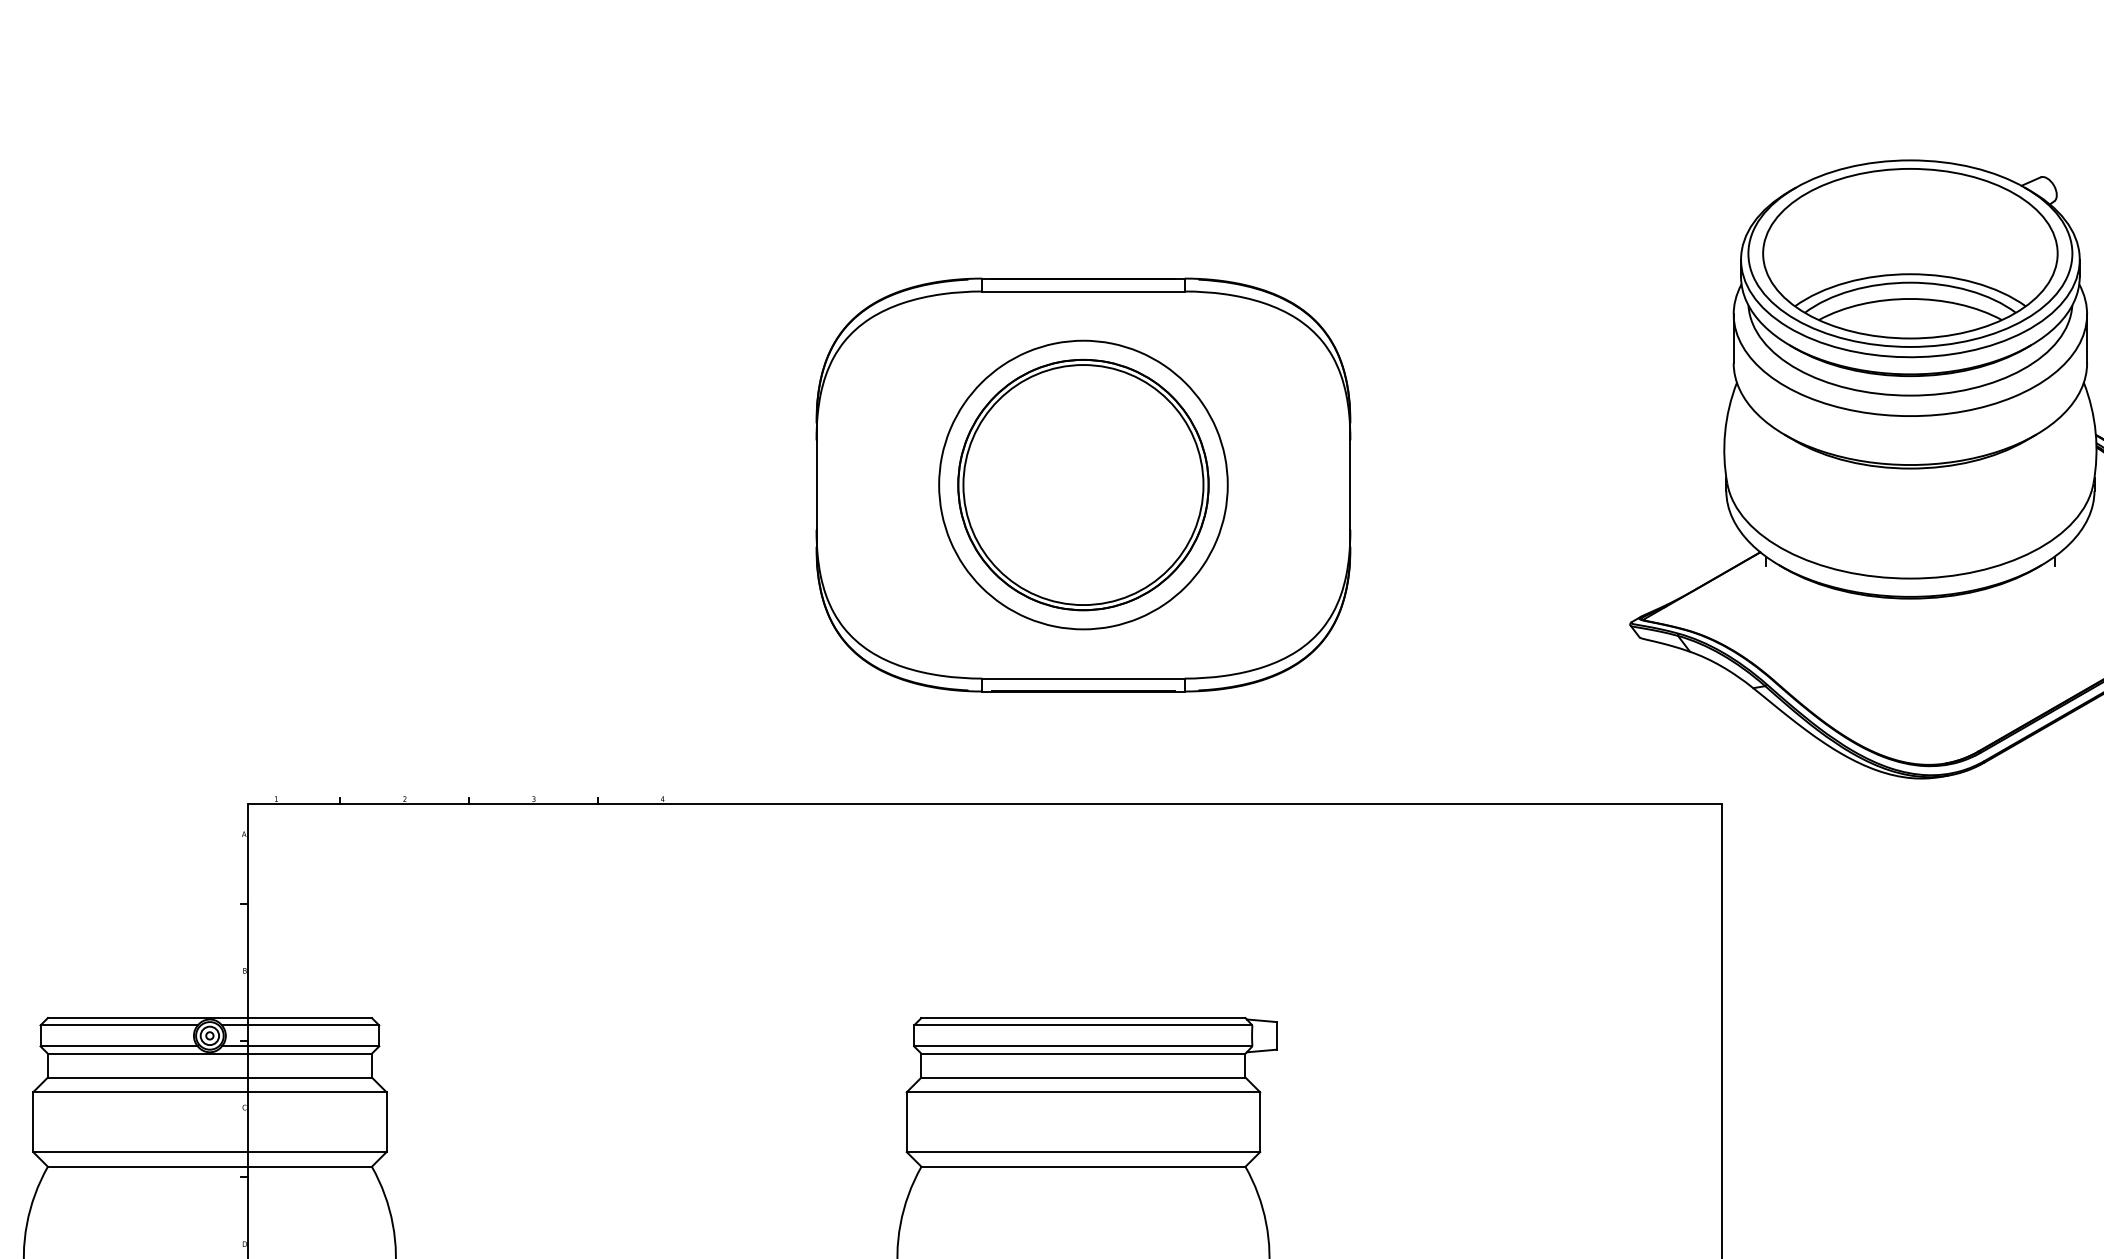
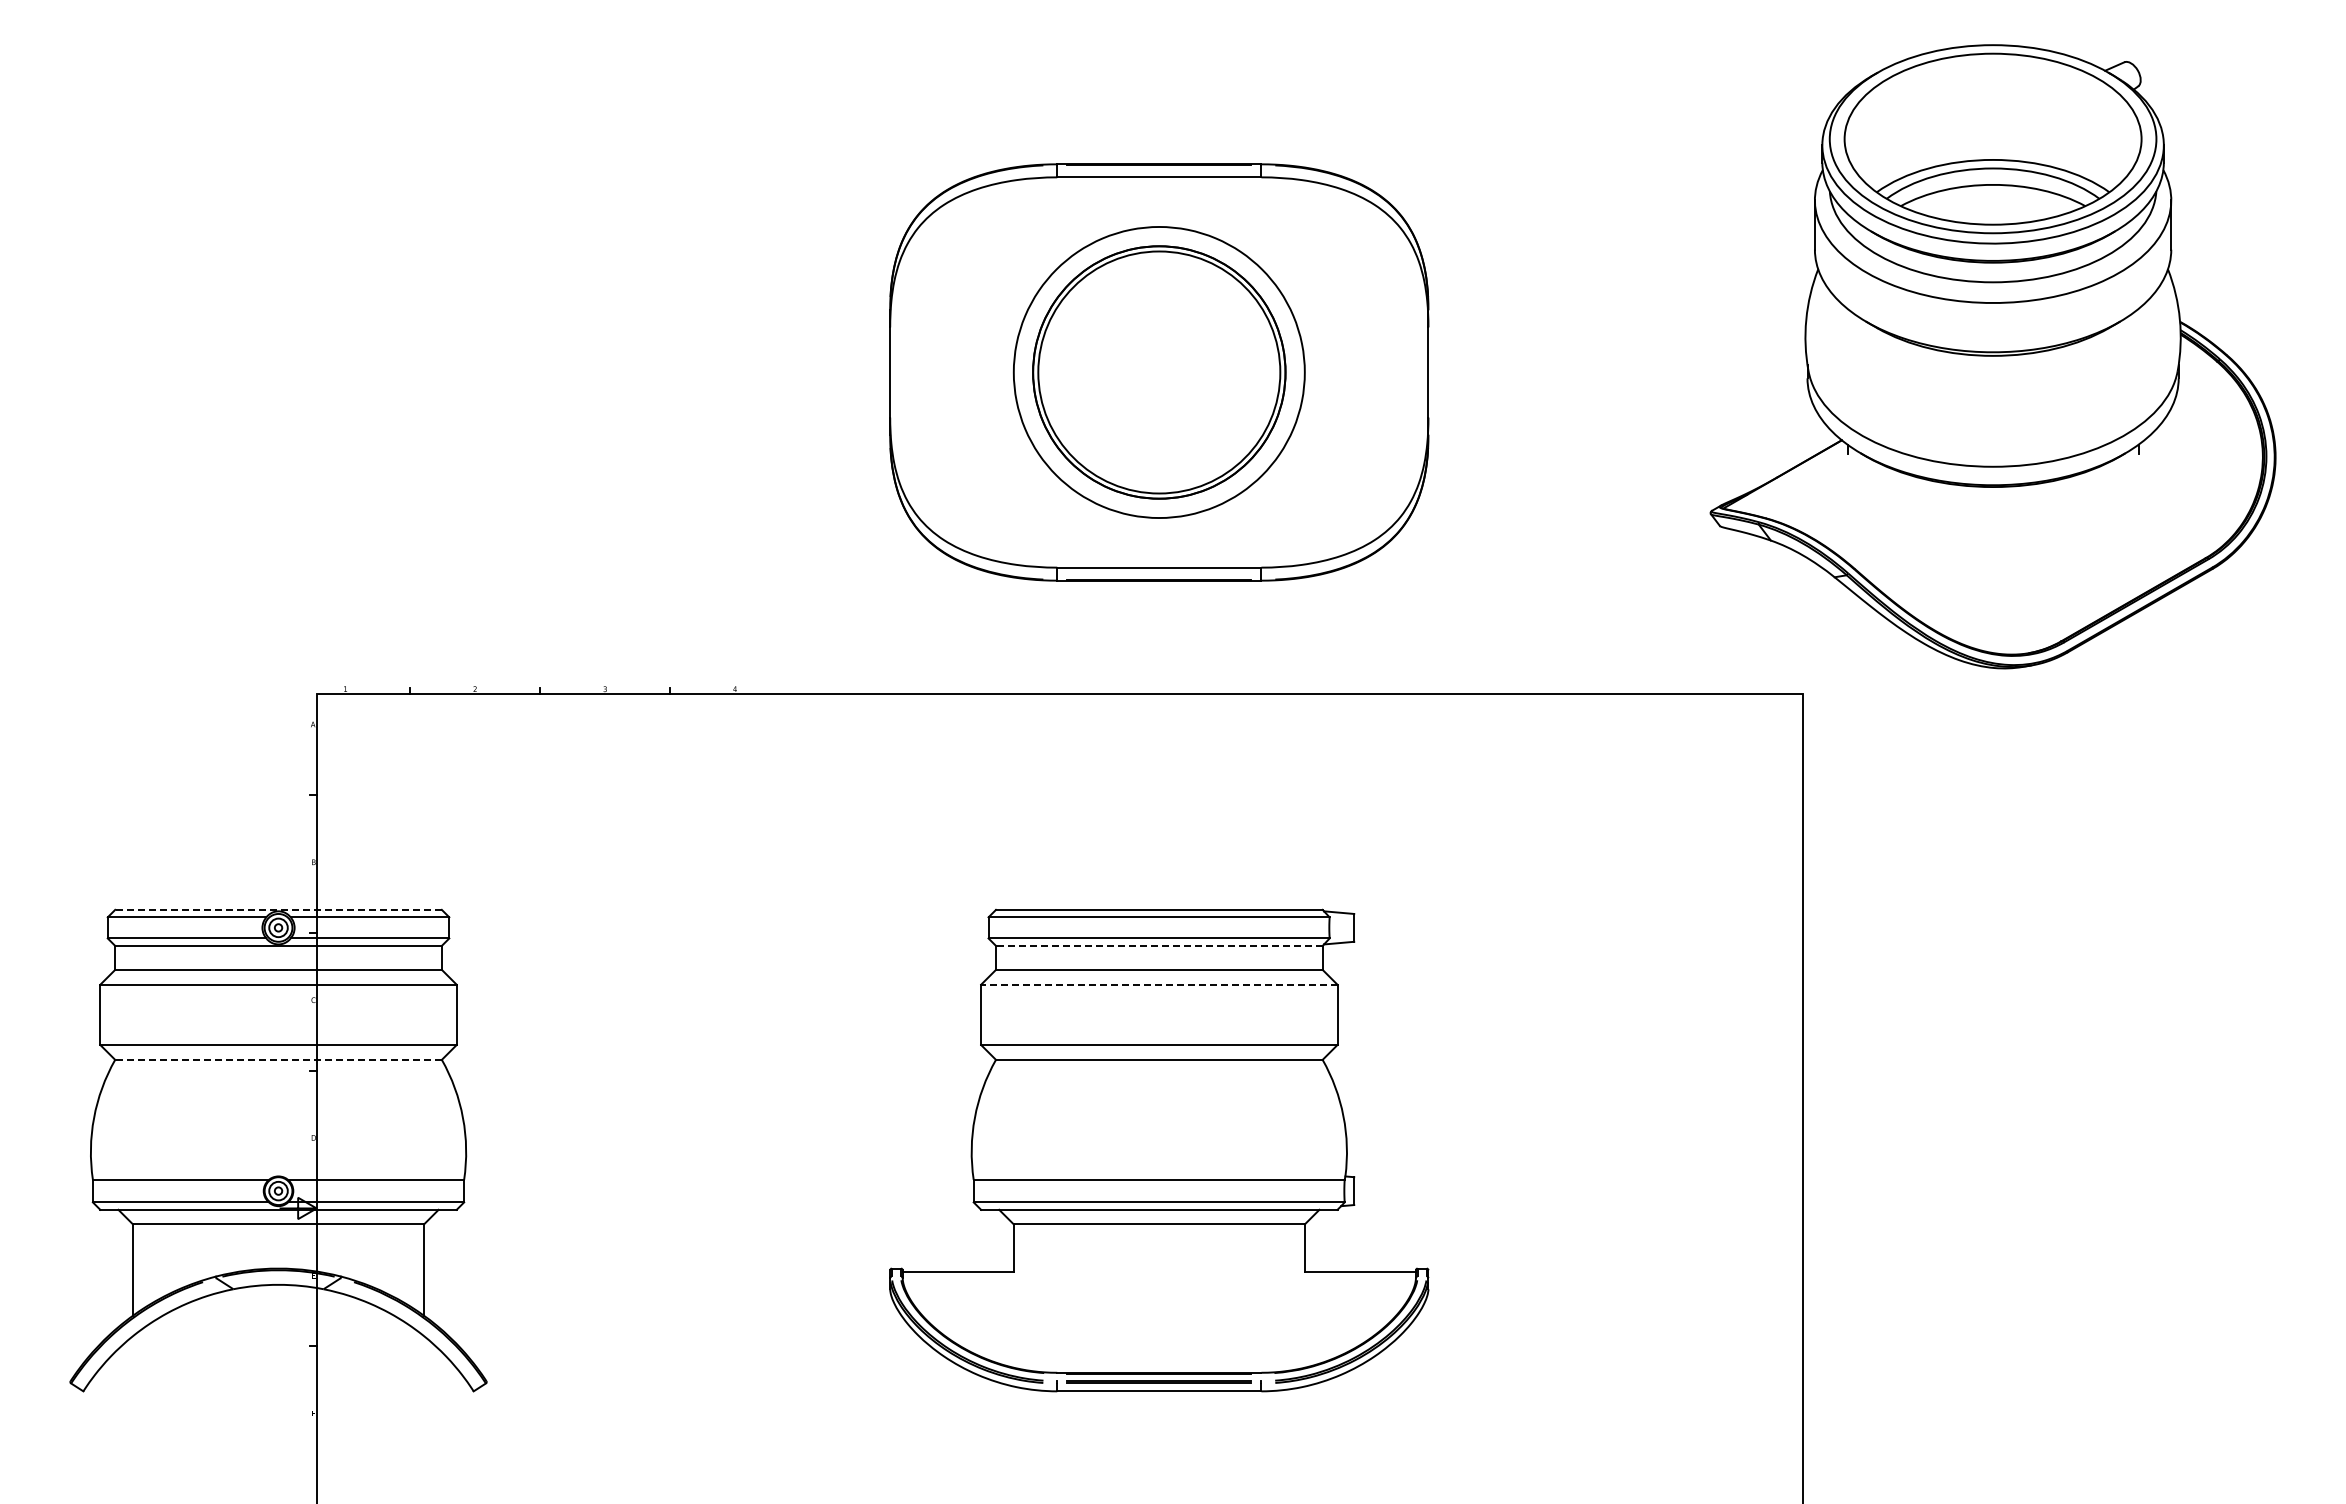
line: (209, 1017) -> (278, 909), solid -> dashed
line: (1082, 1053) -> (1158, 945), solid -> dashed
line: (1082, 1092) -> (1158, 984), solid -> dashed
line: (209, 1166) -> (278, 1059), solid -> dashed

